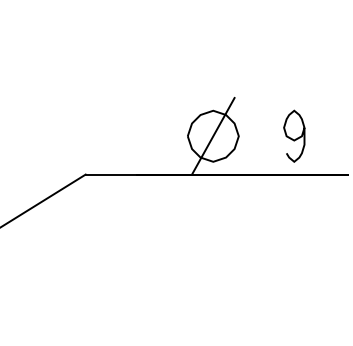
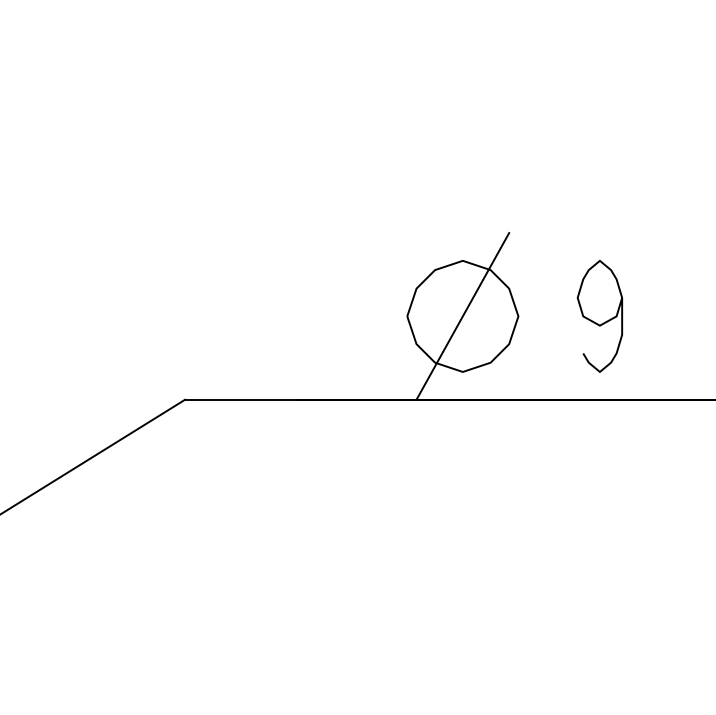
curve: (295, 138) -> (602, 321), moved

